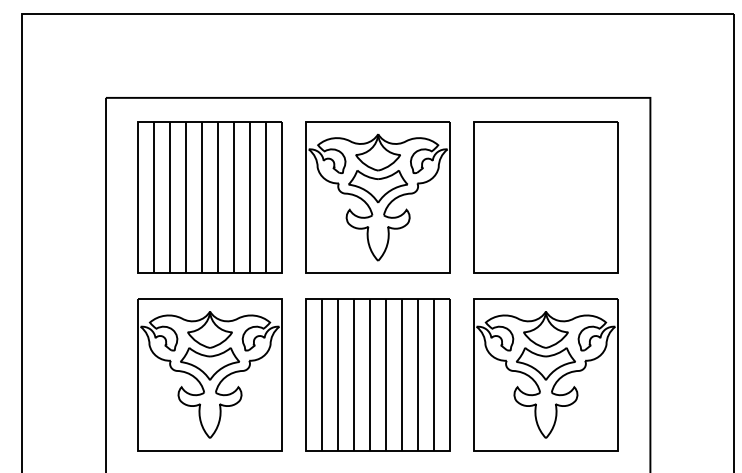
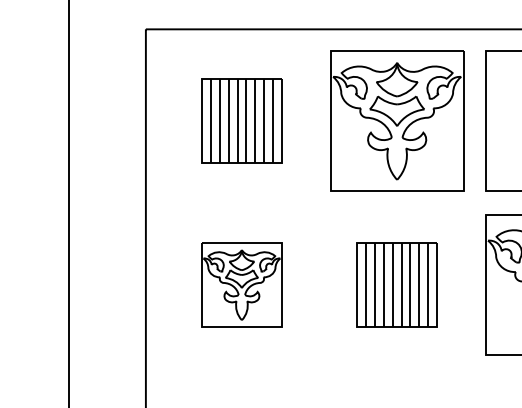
part: (209, 197) -> (241, 121), size x0.6
part: (209, 374) -> (241, 284), size x0.6
part: (377, 374) -> (396, 284), size x0.6

